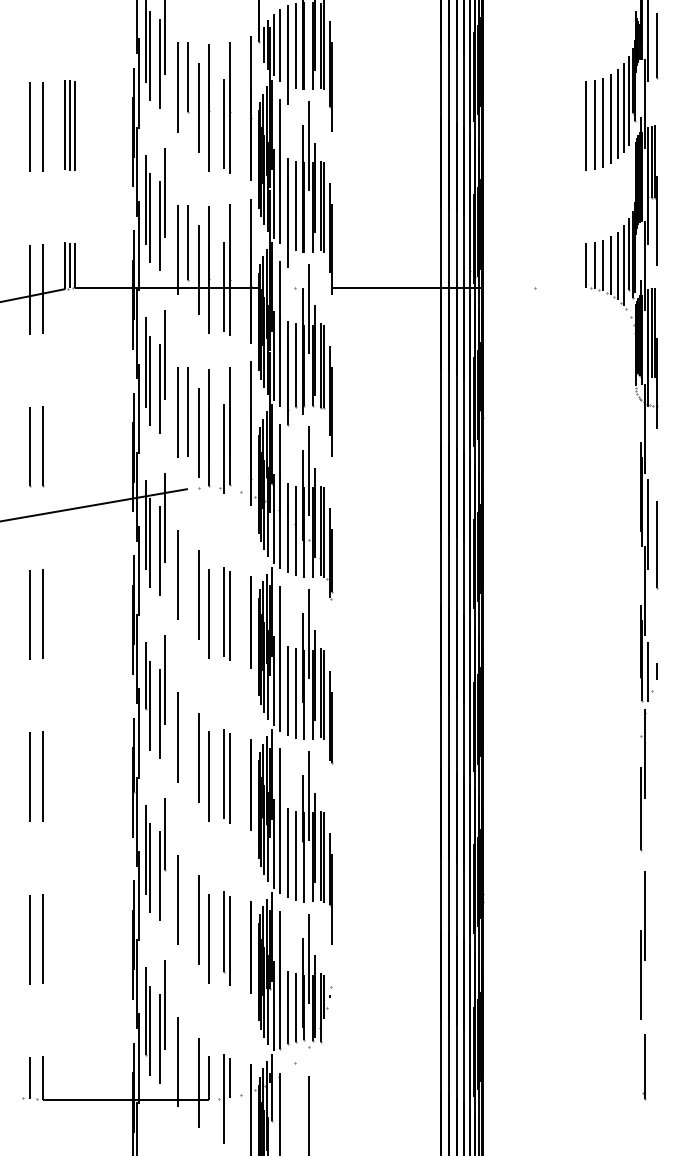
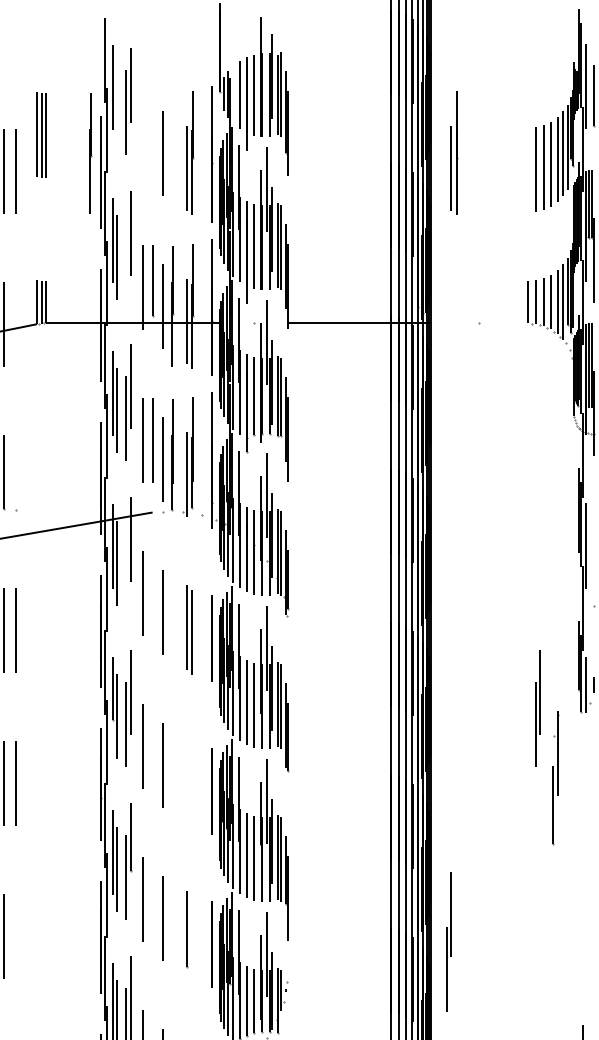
line: (273, 45) -> (233, 94), removed
line: (149, 55) -> (116, 104), removed
line: (188, 77) -> (153, 124), removed
line: (177, 87) -> (142, 134), removed
line: (209, 107) -> (90, 153), moved
part: (508, 107) -> (454, 153), added
part: (69, 125) -> (41, 135), moved
line: (585, 125) -> (526, 170), removed
line: (159, 226) -> (125, 265), removed
line: (43, 288) -> (16, 323), removed
line: (43, 446) -> (16, 472), removed
line: (656, 544) -> (593, 564), removed
line: (159, 551) -> (125, 571), removed
line: (208, 613) -> (171, 629), removed
part: (597, 696) -> (538, 707), added
line: (224, 774) -> (187, 781), removed
line: (208, 776) -> (171, 783), removed
line: (230, 778) -> (192, 785), removed
part: (643, 780) -> (556, 778), moved
line: (42, 938) -> (15, 935), removed
line: (208, 938) -> (171, 935), removed
line: (230, 940) -> (192, 937), removed
part: (642, 945) -> (448, 942), moved

